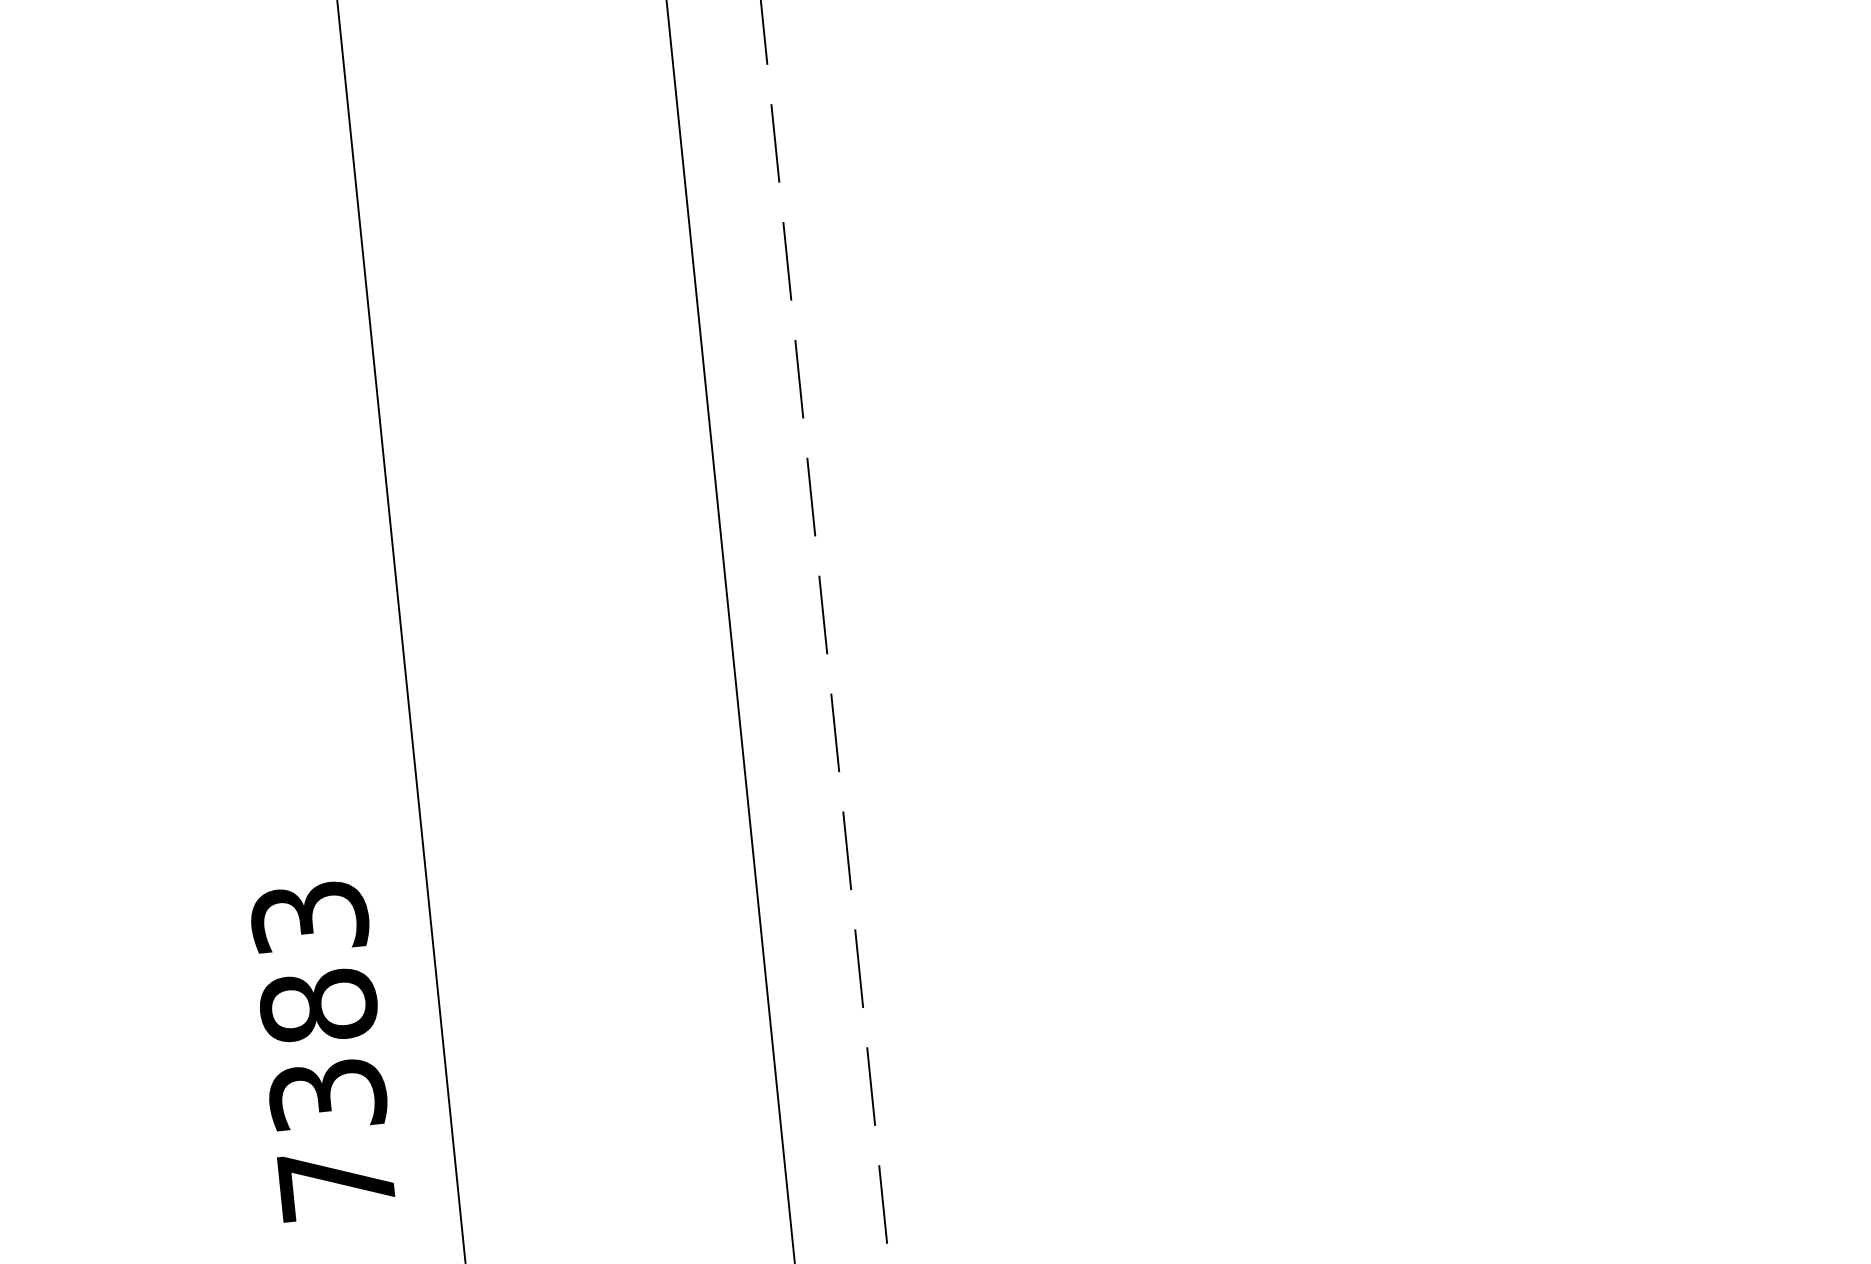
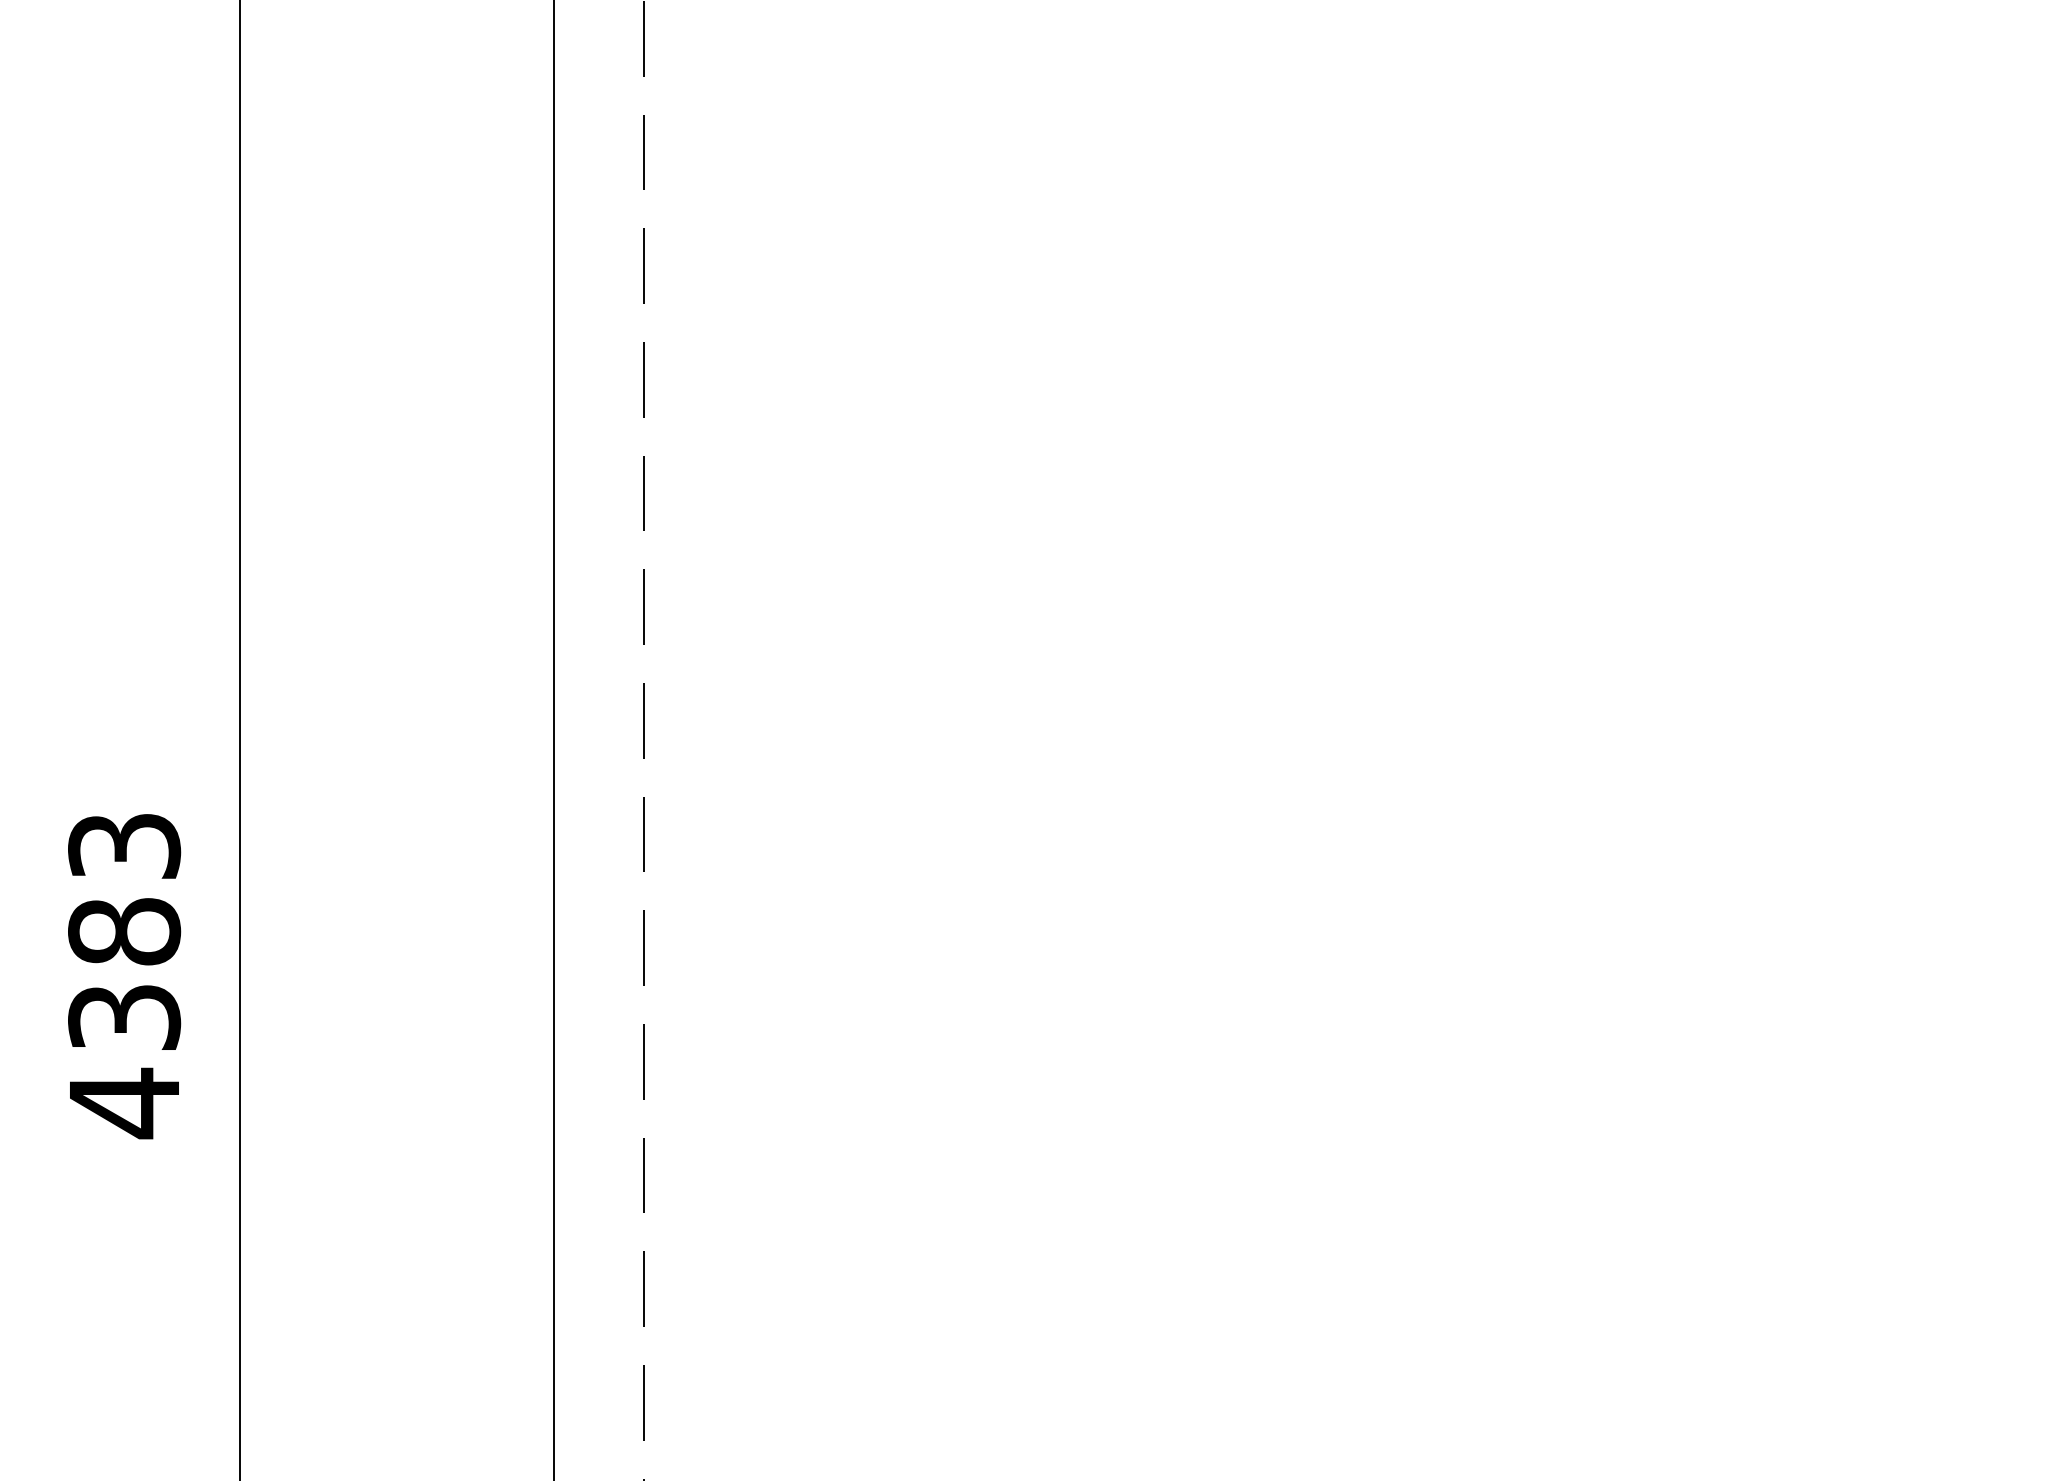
text: (336, 1184) -> (124, 1103), 7383 -> 4383

